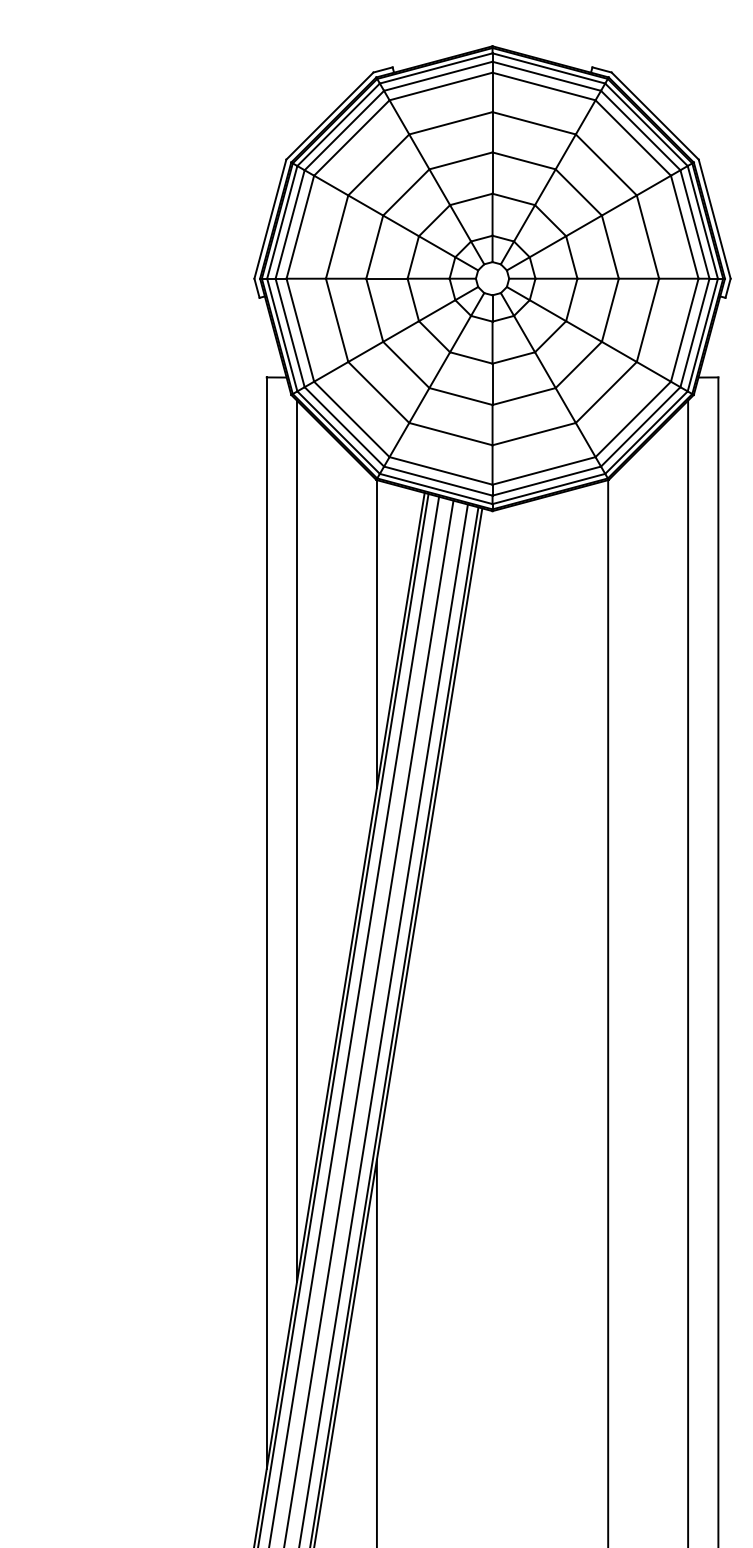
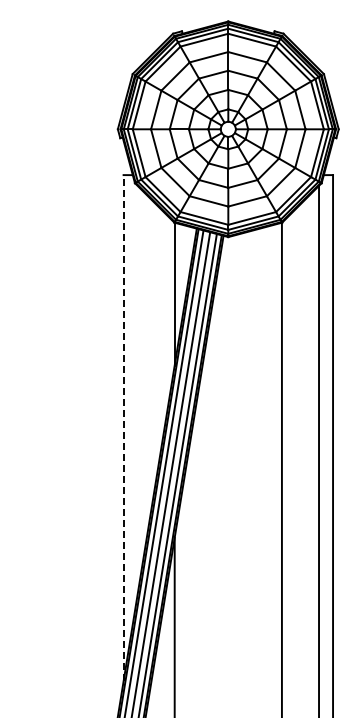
line: (296, 839) -> (137, 389), removed
line: (266, 921) -> (123, 427), solid -> dashed

